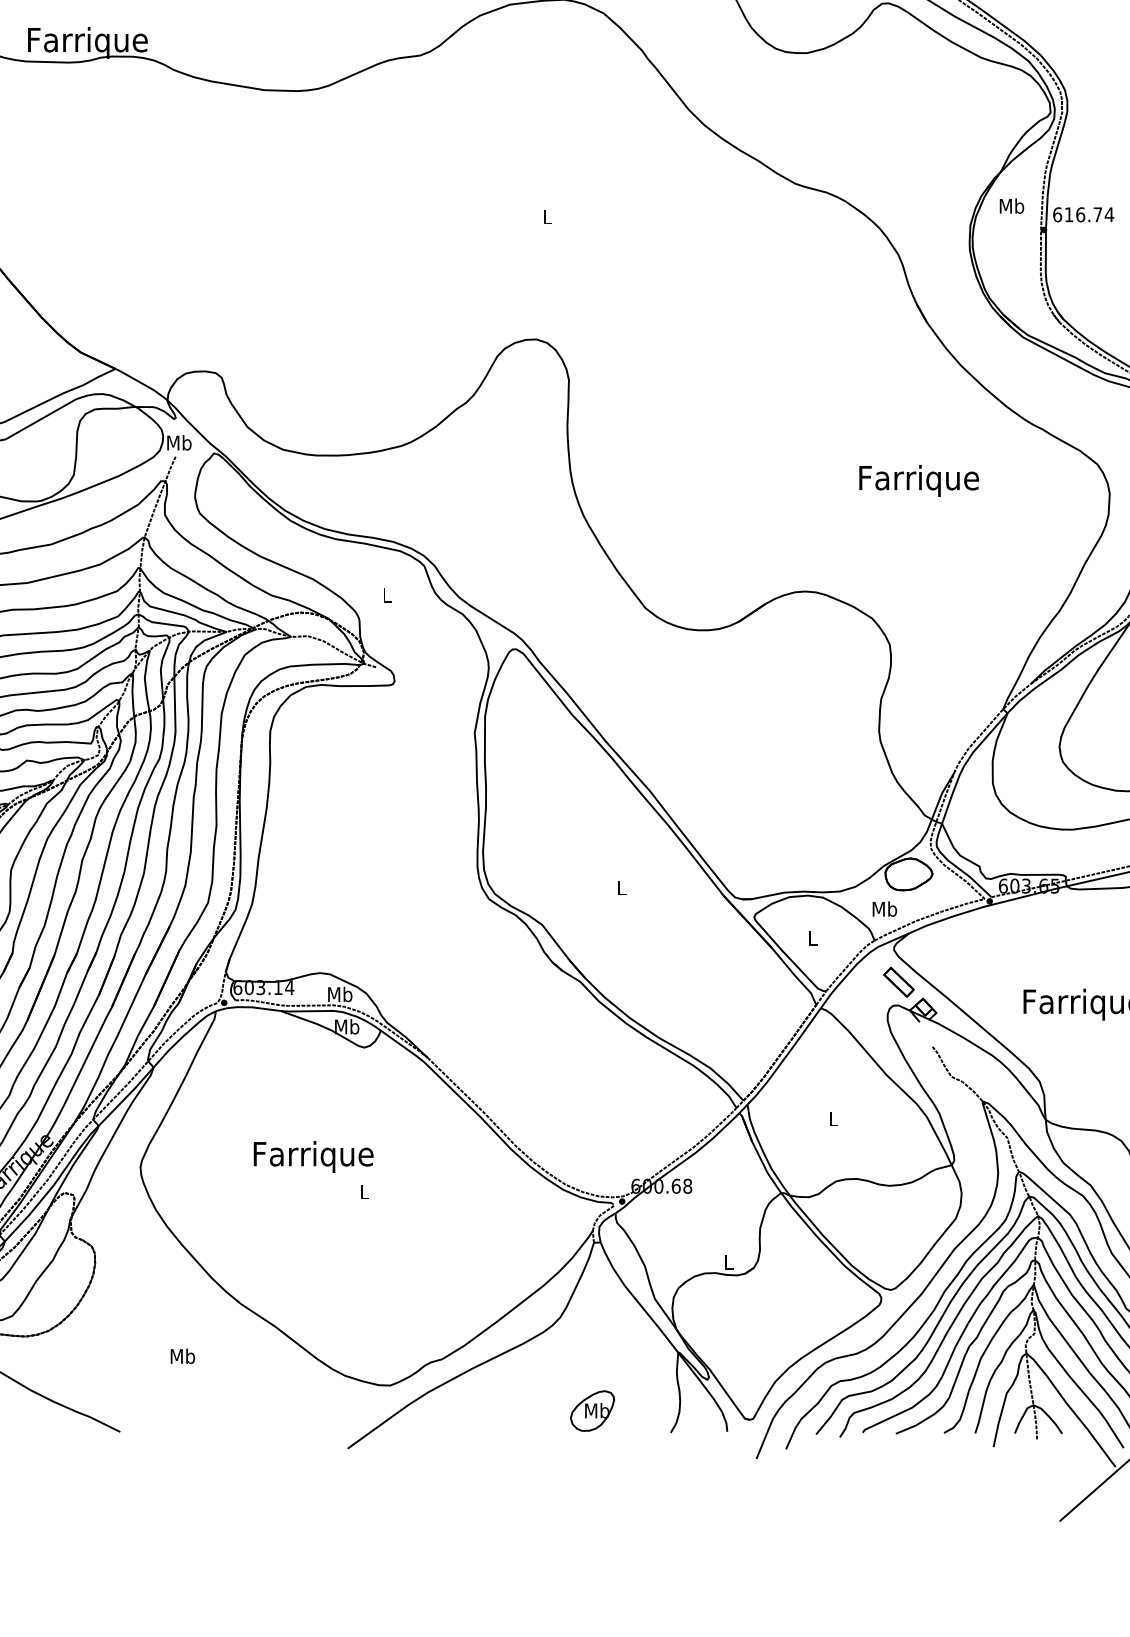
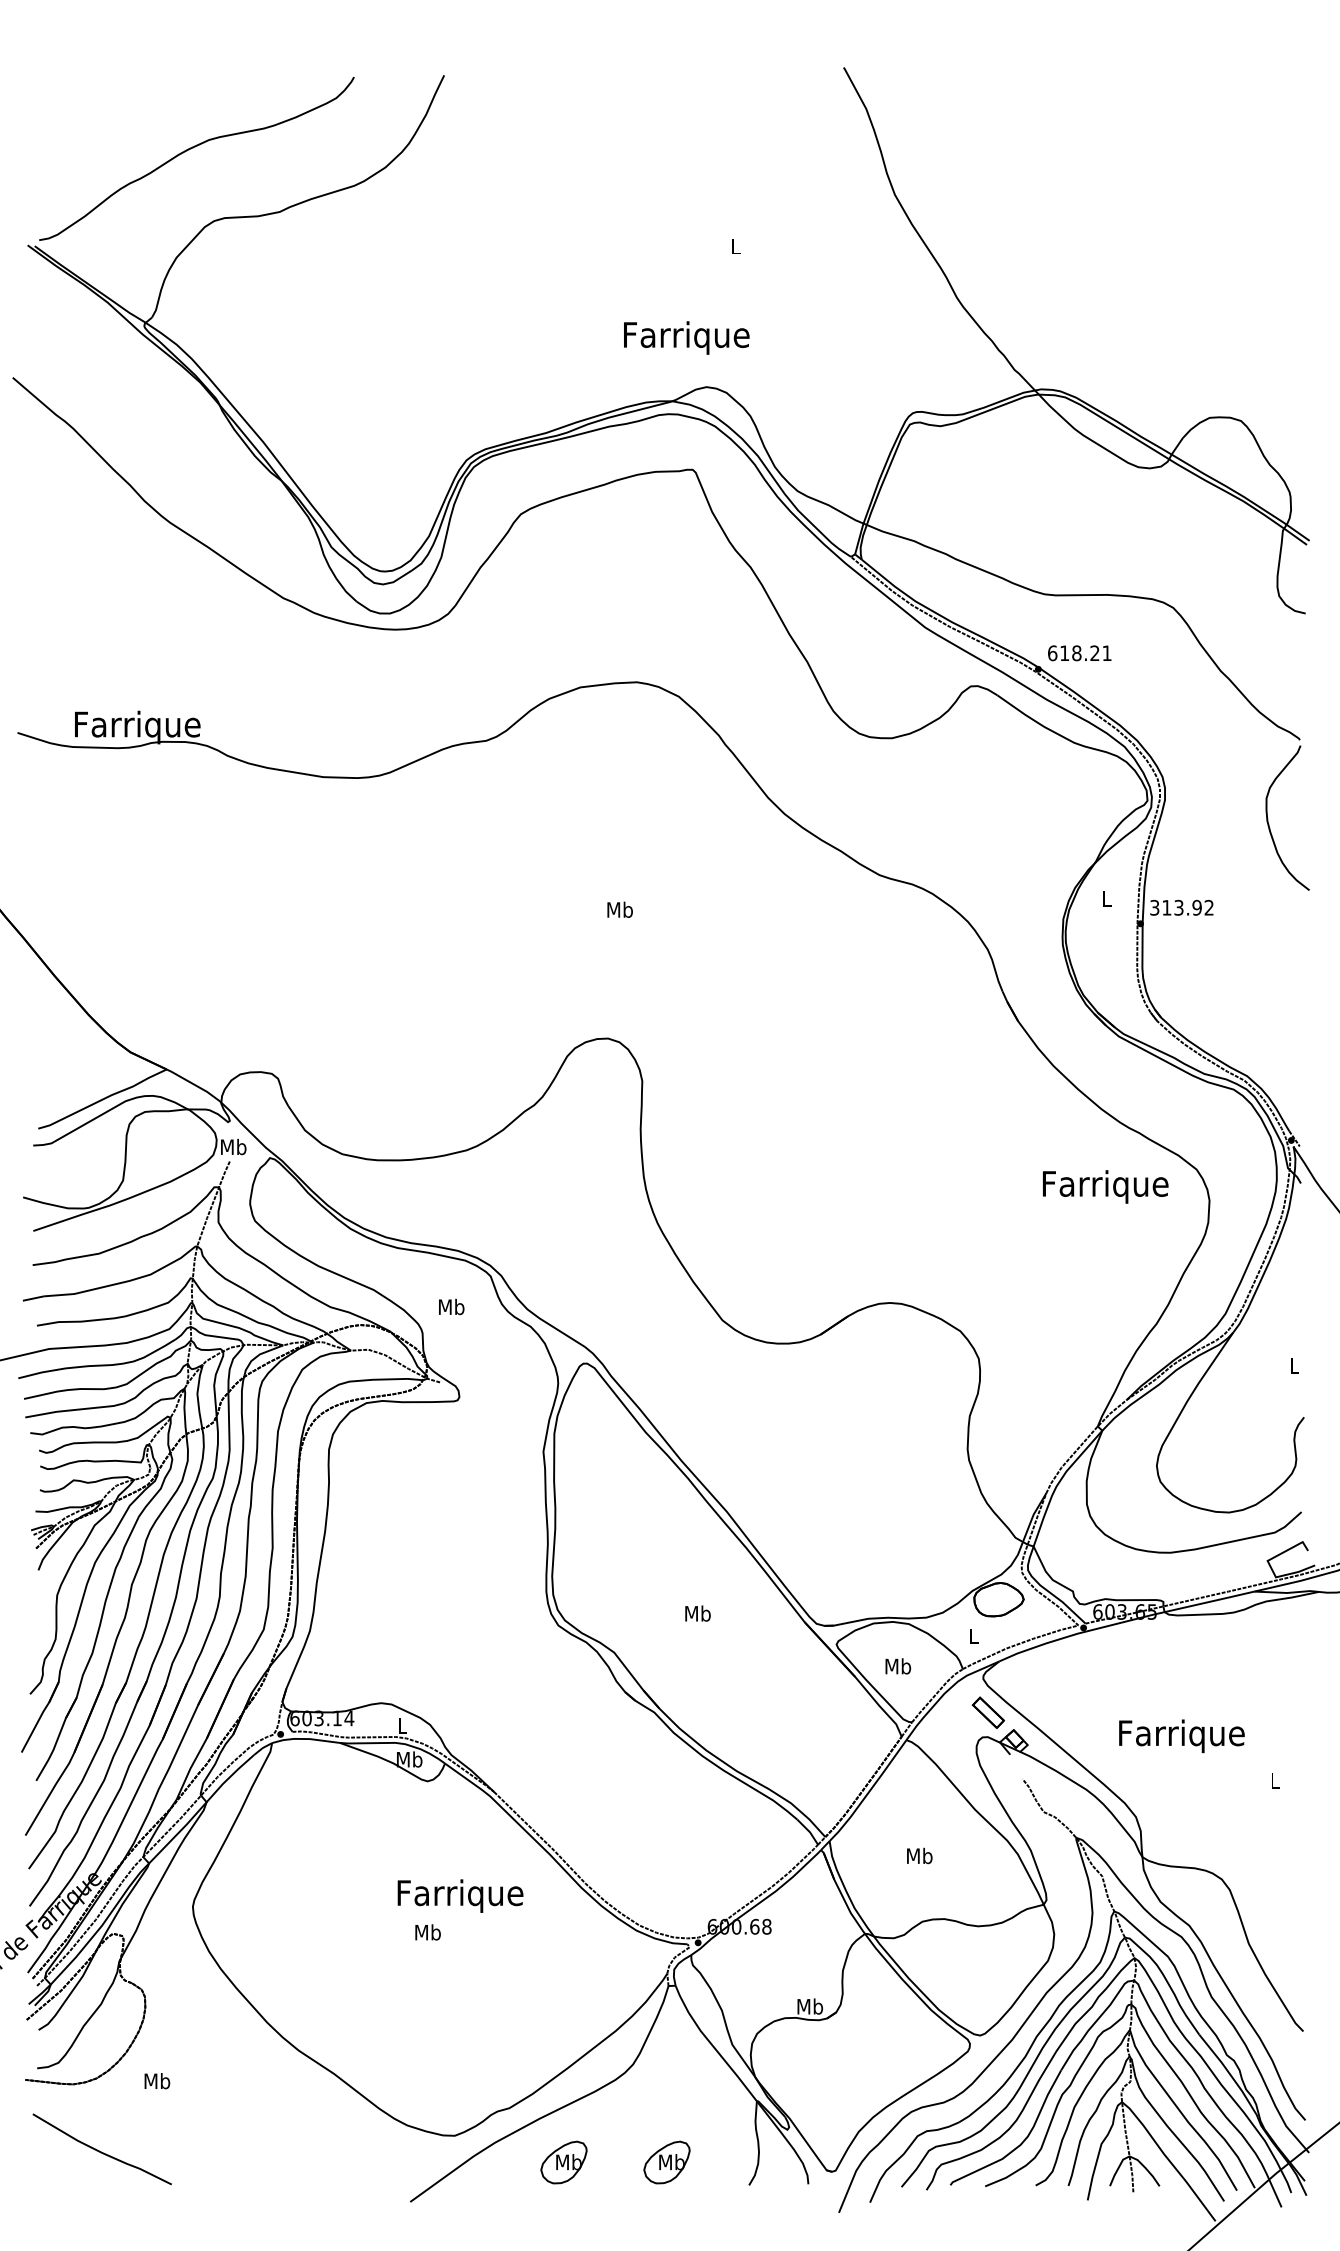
text: (1011, 205) -> (1106, 898), Mb -> L
text: (1083, 214) -> (1182, 907), 616.74 -> 313.92
text: (547, 216) -> (619, 909), L -> Mb
text: (919, 480) -> (1105, 1186), moved
text: (387, 594) -> (451, 1306), L -> Mb
text: (621, 887) -> (697, 1613), L -> Mb
text: (884, 909) -> (973, 1636), Mb -> L
text: (813, 938) -> (898, 1666), L -> Mb
text: (340, 994) -> (402, 1725), Mb -> L
text: (833, 1118) -> (919, 1855), L -> Mb
text: (313, 1156) -> (460, 1895), moved
text: (364, 1191) -> (427, 1932), L -> Mb
text: (729, 1262) -> (810, 2006), L -> Mb
text: (183, 1356) -> (157, 2081), moved
part: (493, 1411) -> (563, 2162), added

